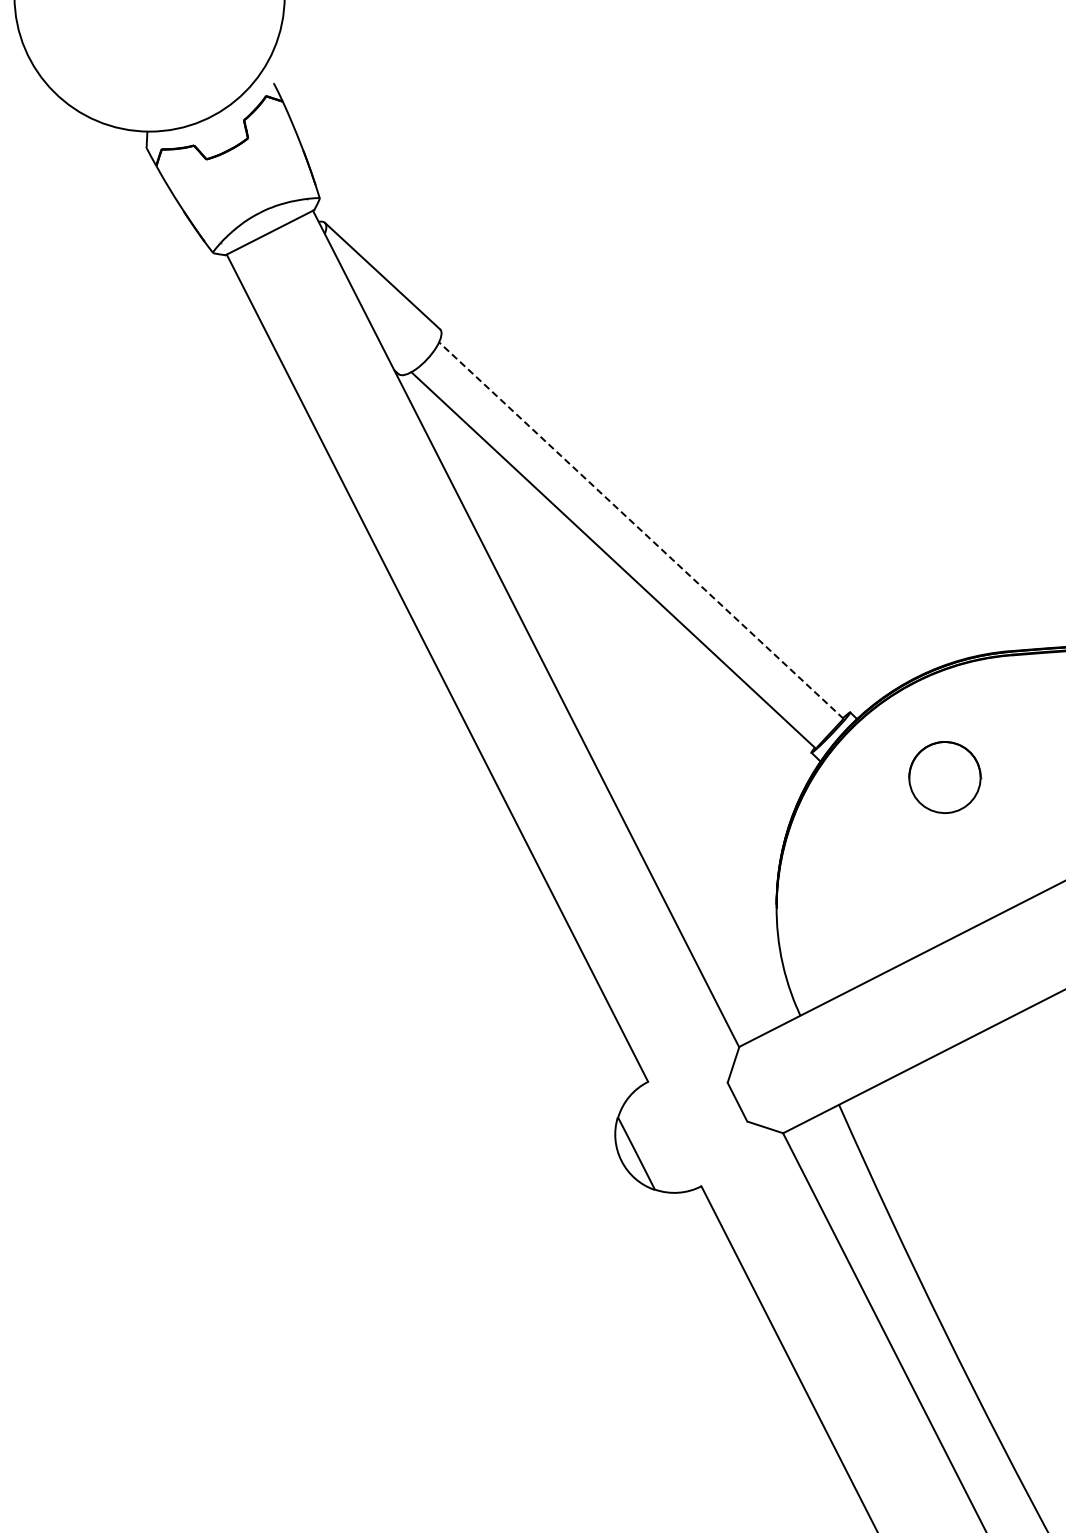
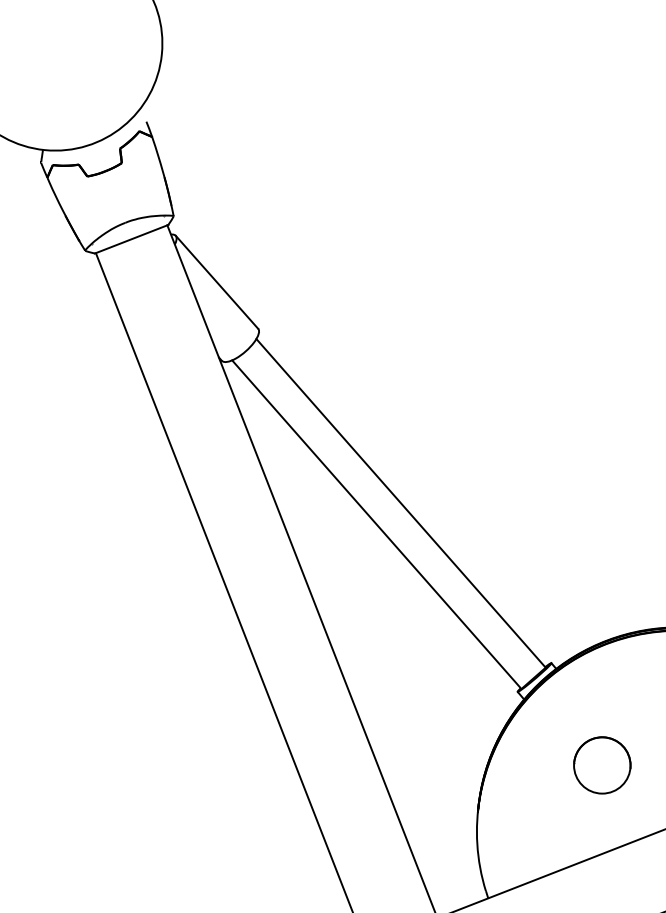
line: (641, 530) -> (401, 503), dashed -> solid
part: (945, 777) -> (602, 765), moved

